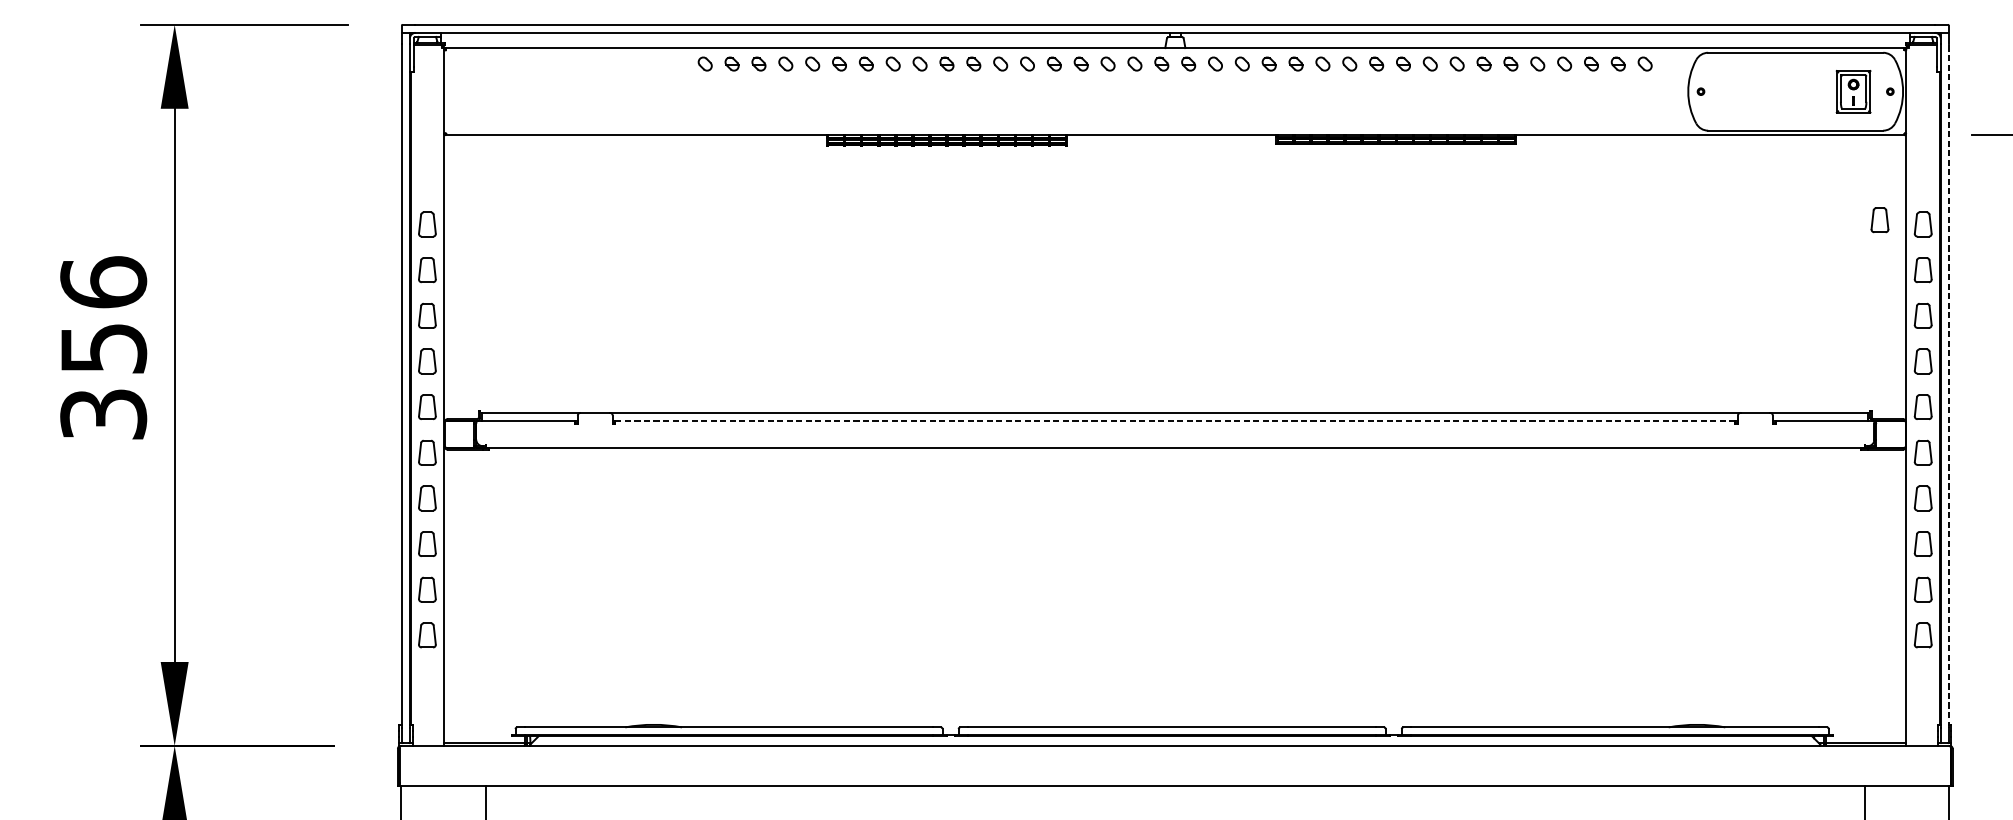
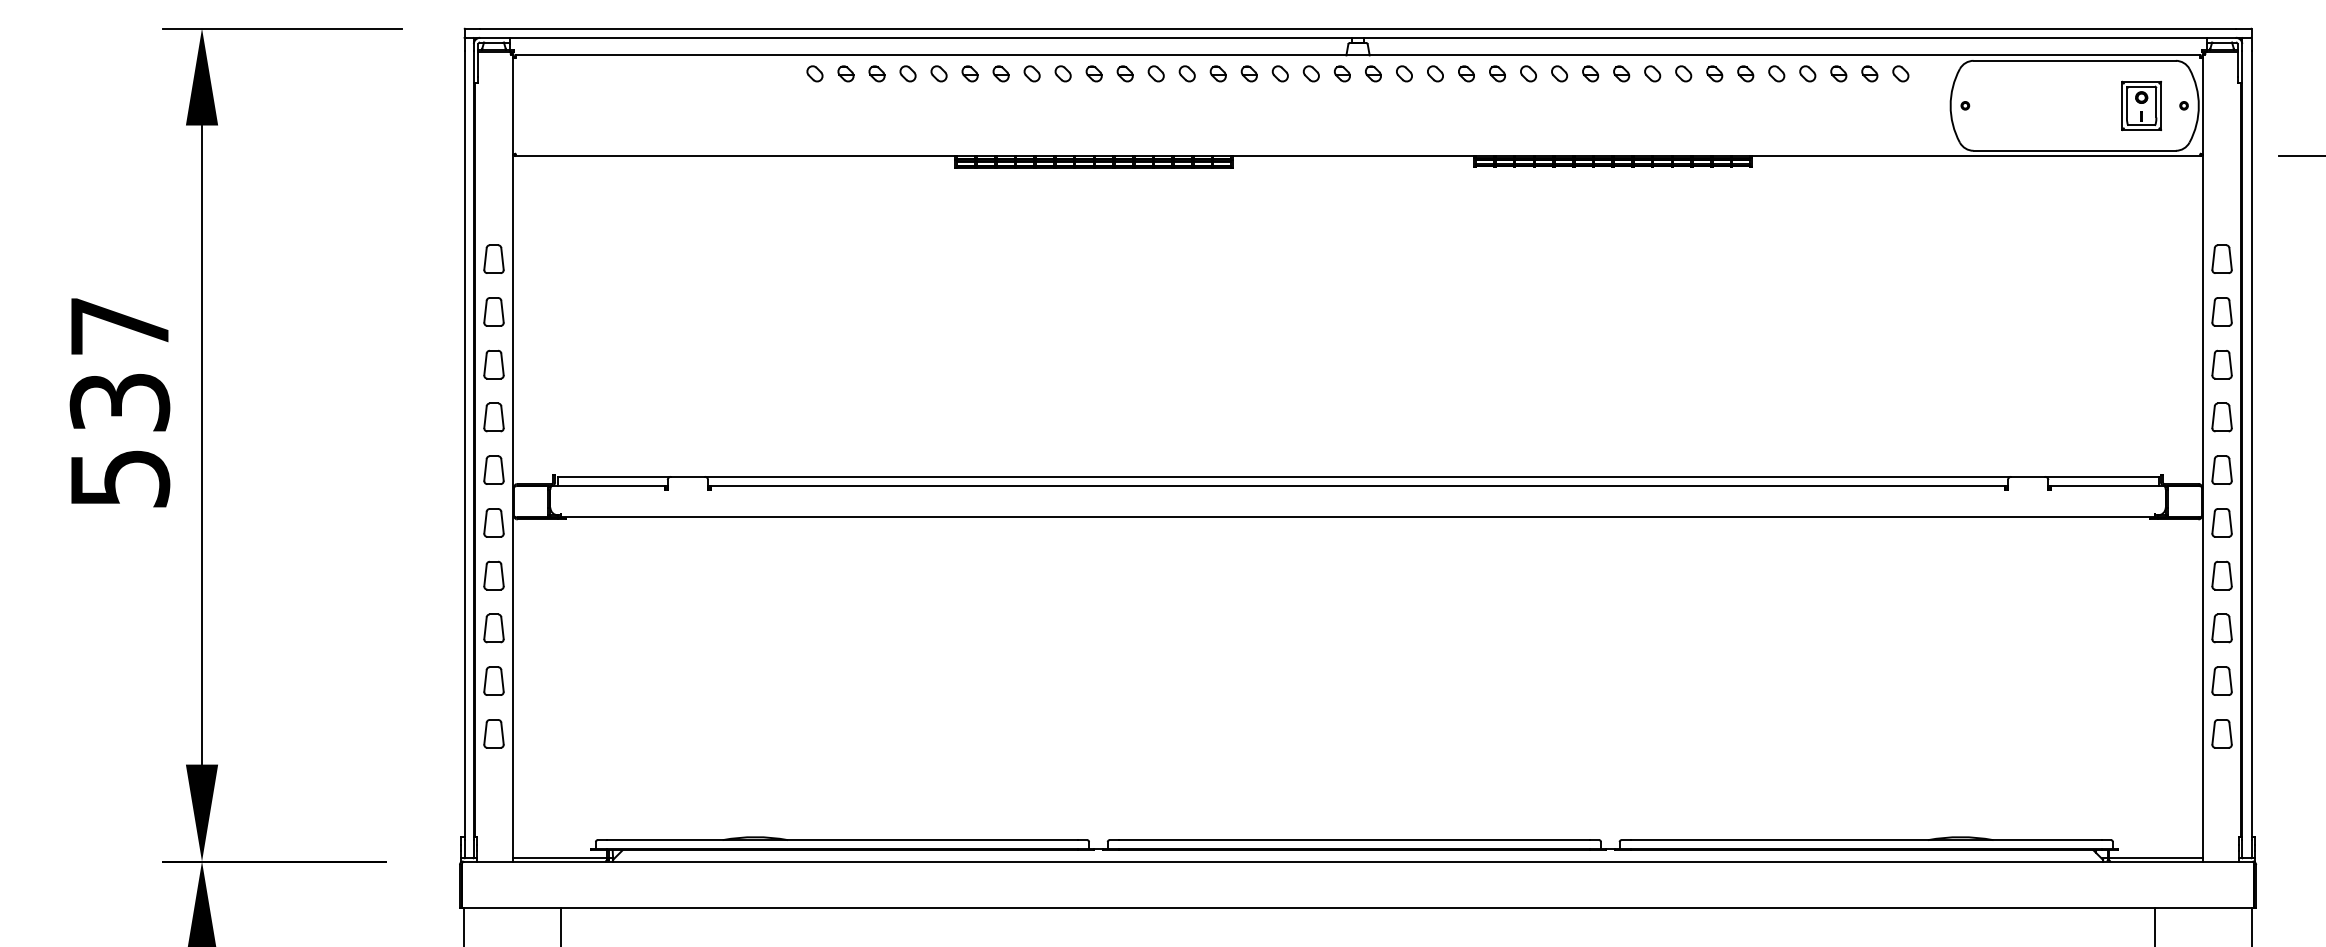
part: (1879, 219) -> (2171, 253), removed
text: (103, 347) -> (119, 401), 356 -> 537
line: (1948, 385) -> (2251, 445), dashed -> solid
line: (1175, 421) -> (1358, 486), dashed -> solid

